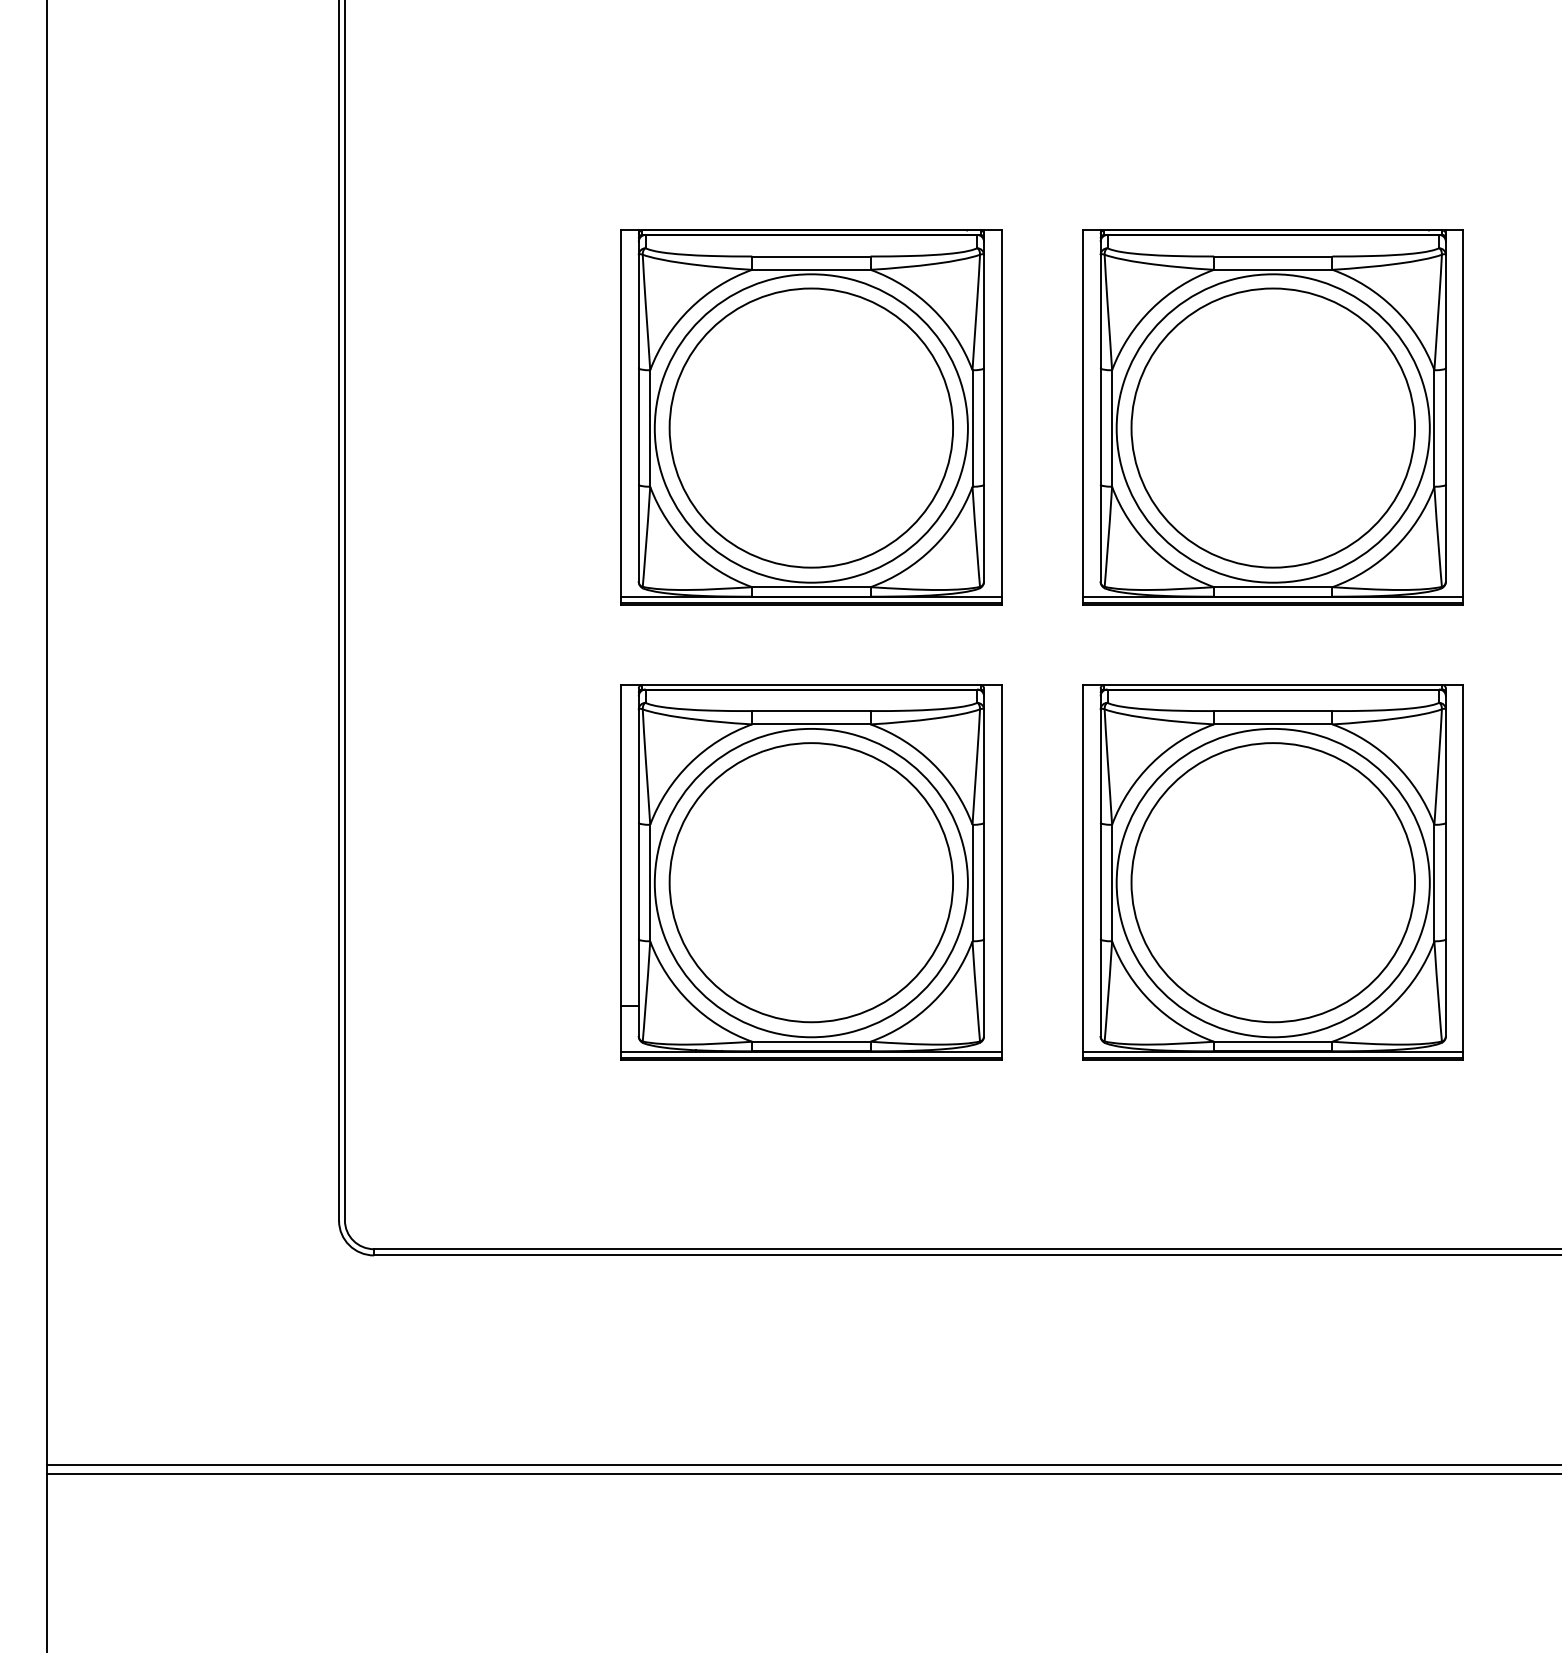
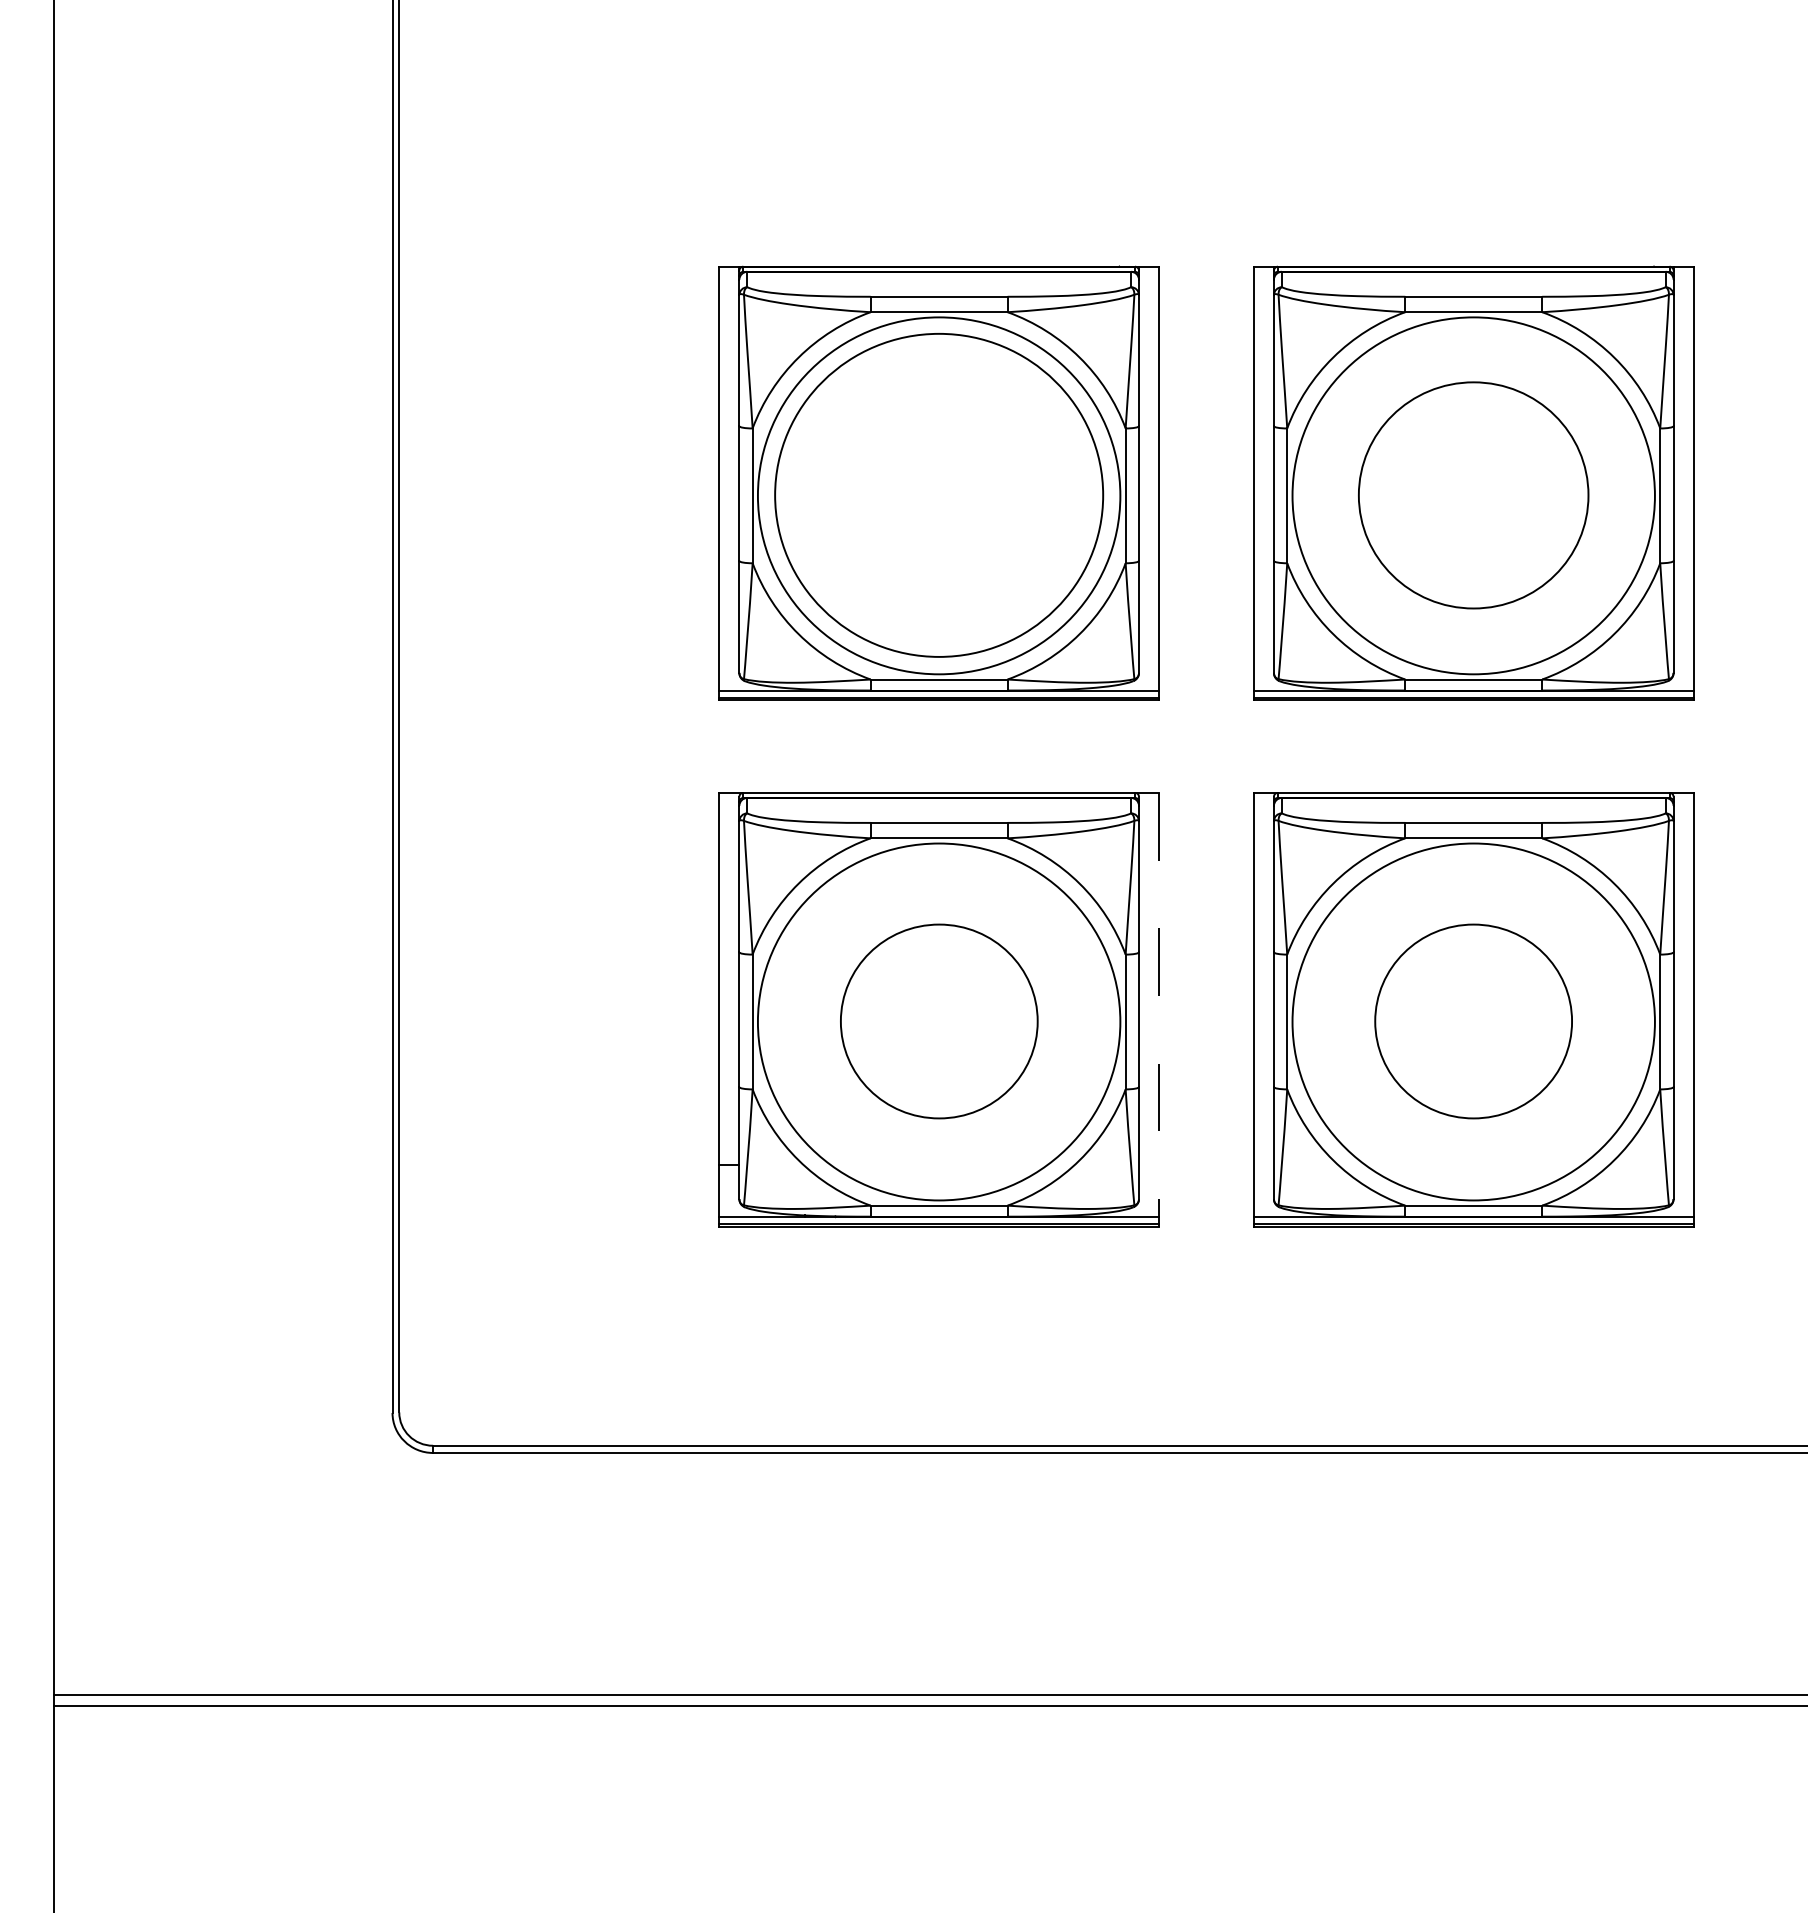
part: (1273, 428) -> (1473, 495), size x0.7
line: (1001, 872) -> (1159, 1009), solid -> dashed
part: (811, 882) -> (939, 1021), size x0.6
part: (1273, 882) -> (1473, 1021), size x0.6

